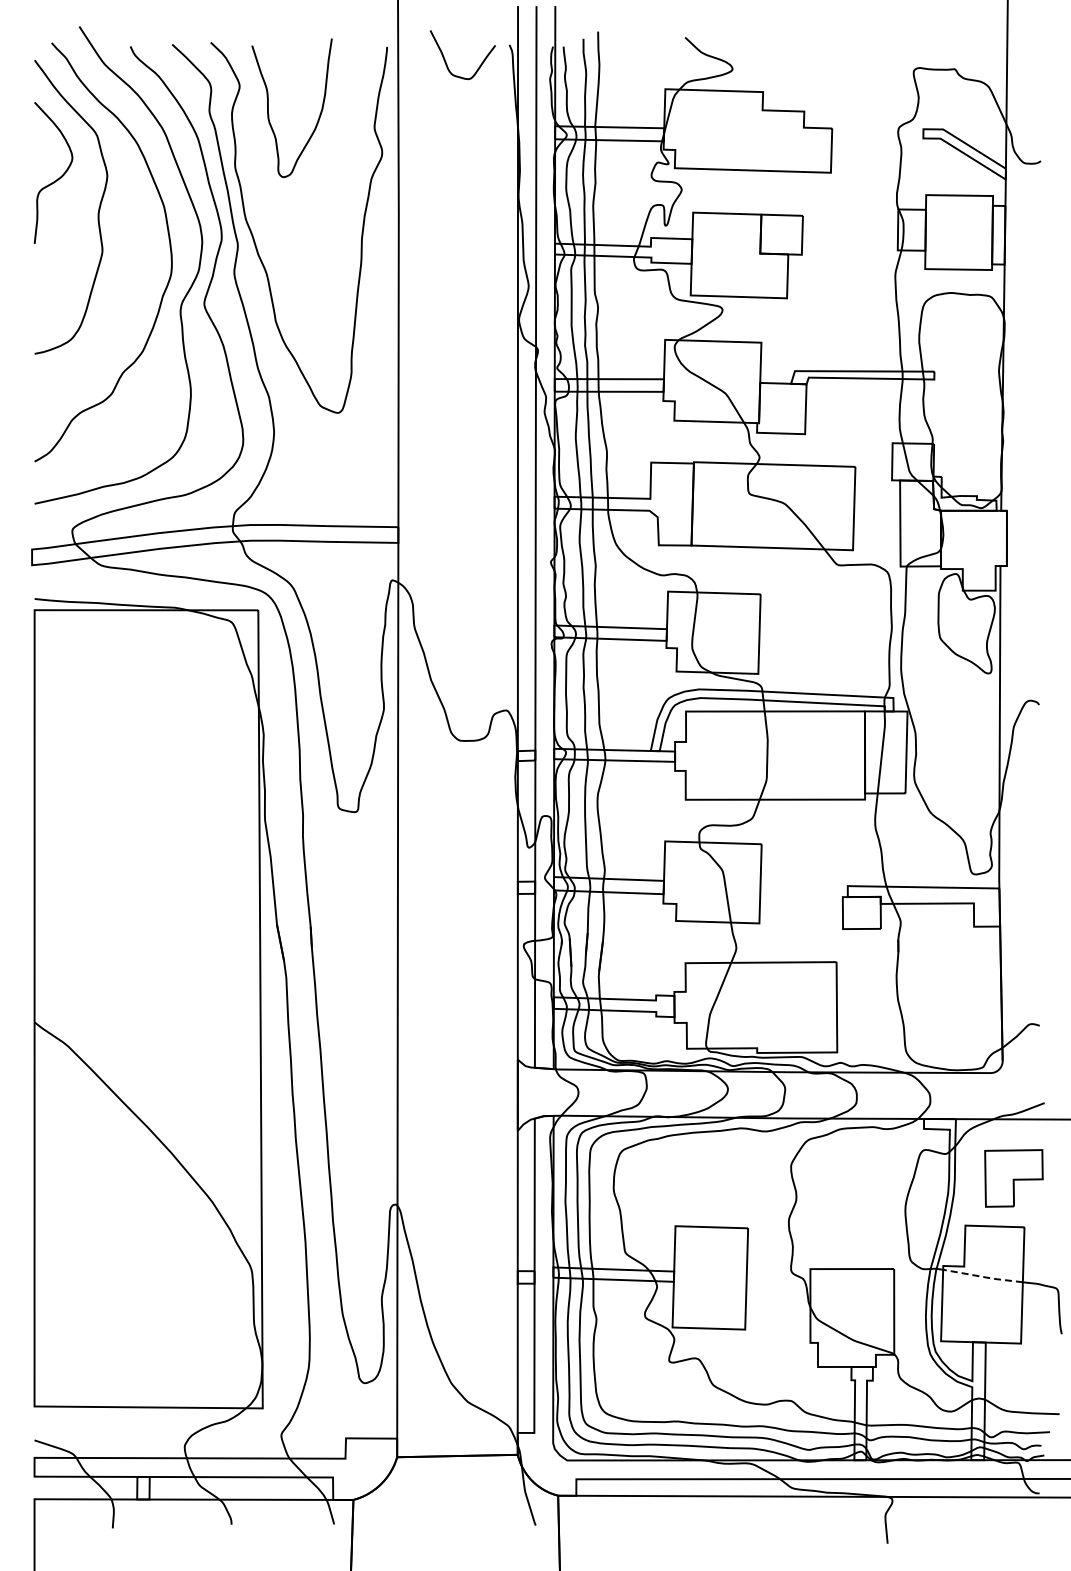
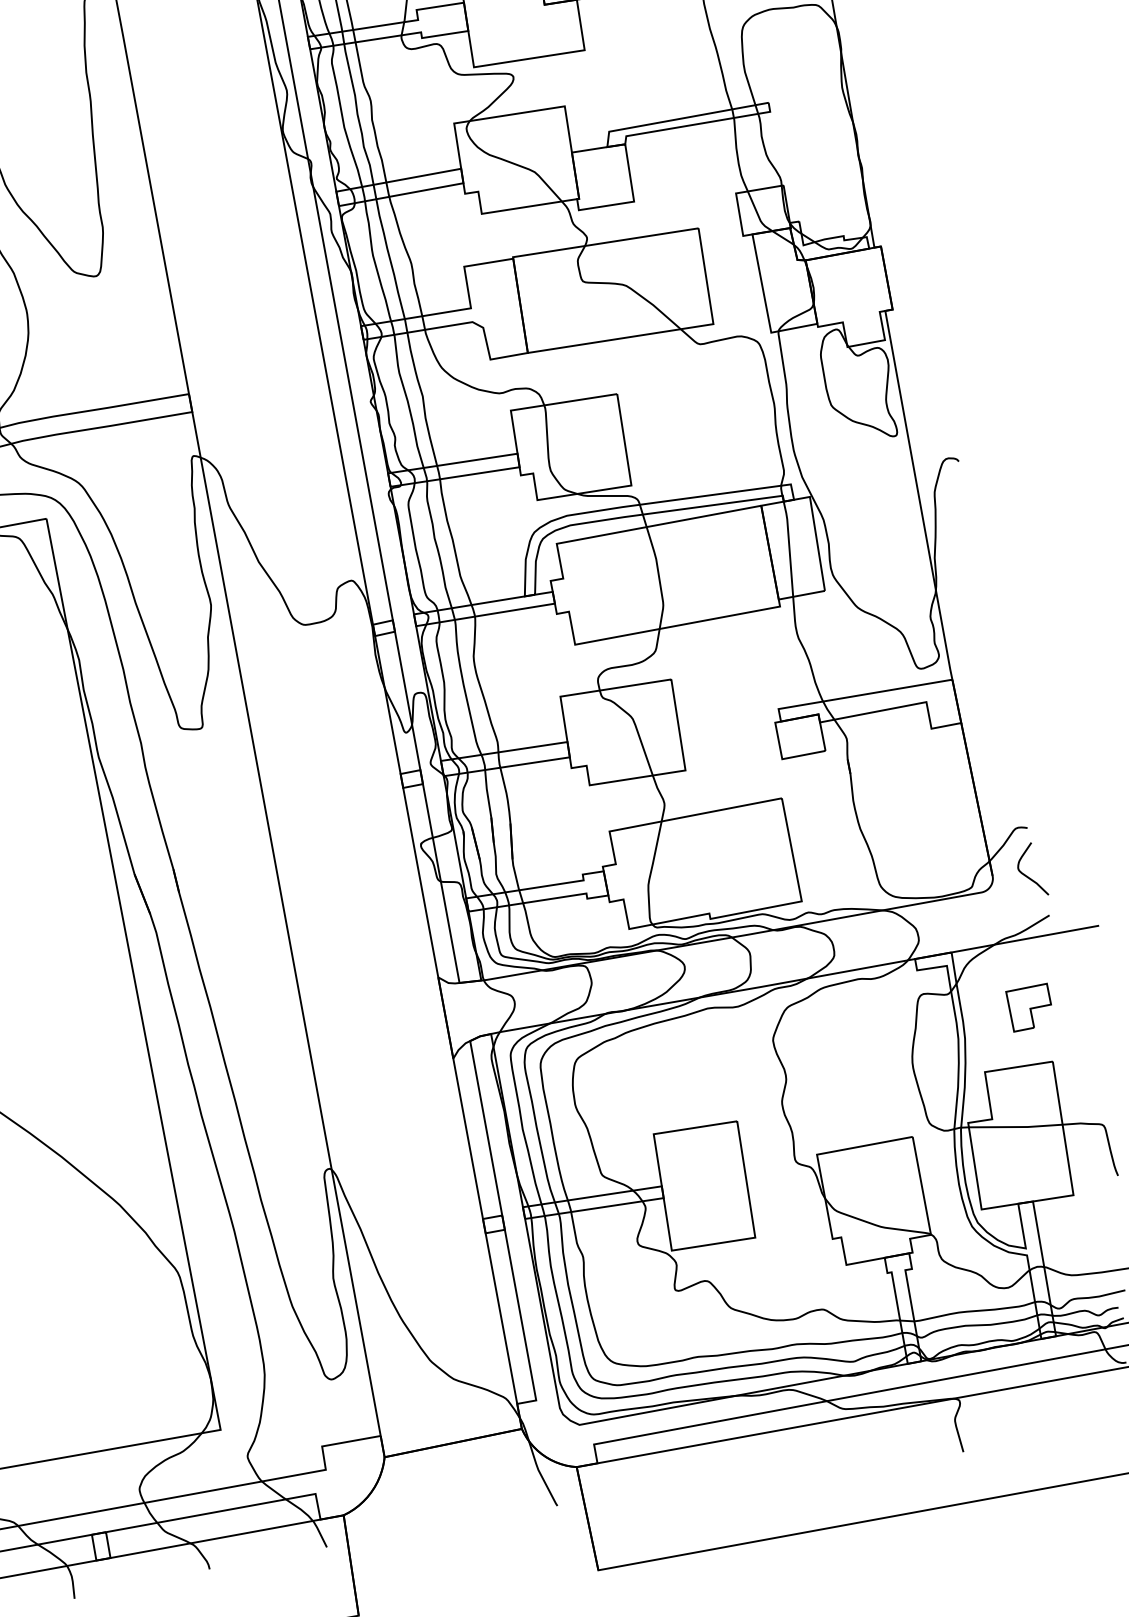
curve: (1031, 1065) -> (1026, 875), added
part: (1013, 1177) -> (1029, 1006), size x0.62
line: (983, 1276) -> (1016, 1126), dashed -> solid

